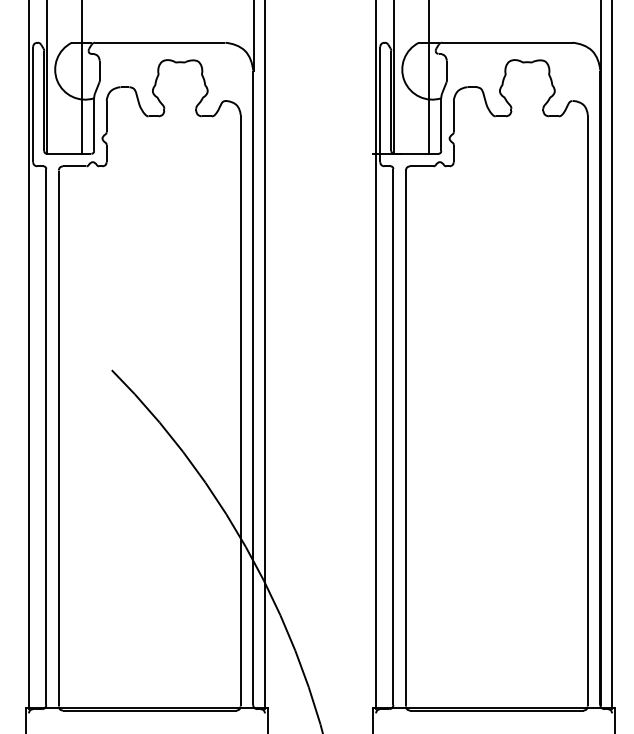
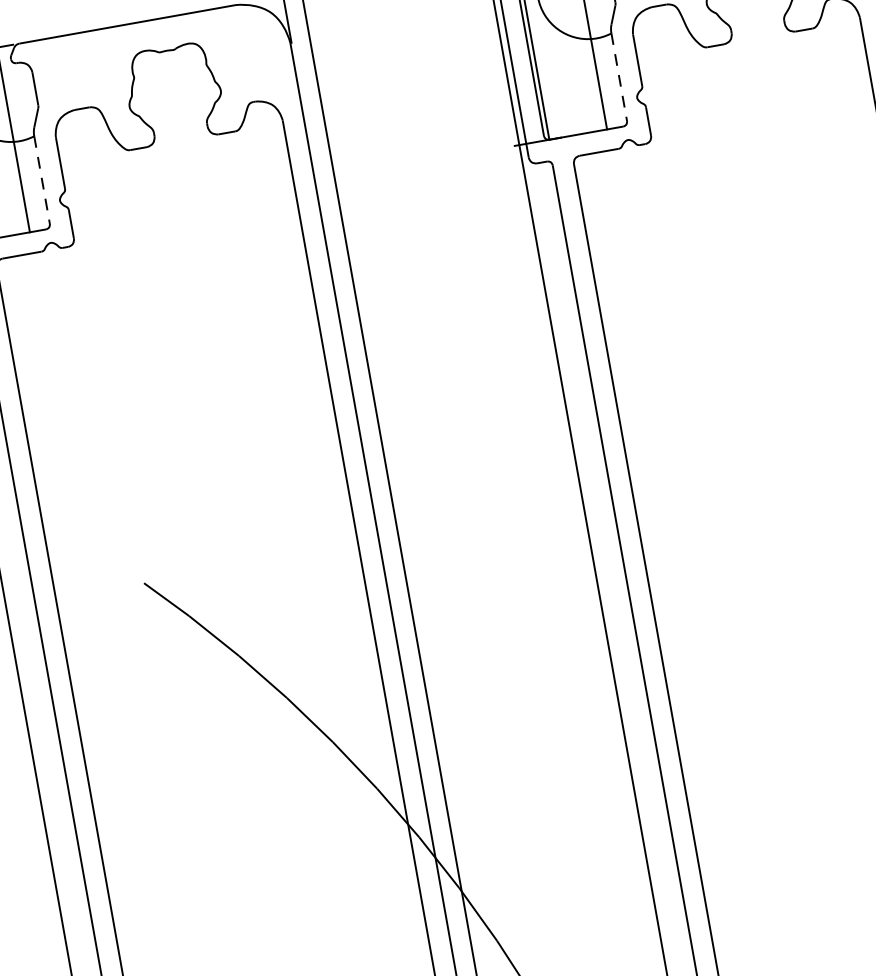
line: (94, 125) -> (42, 181), solid -> dashed
line: (441, 125) -> (619, 78), solid -> dashed

